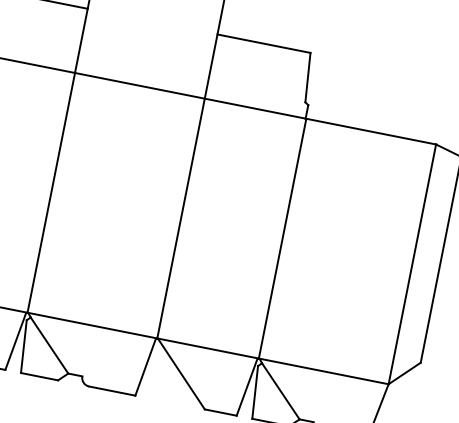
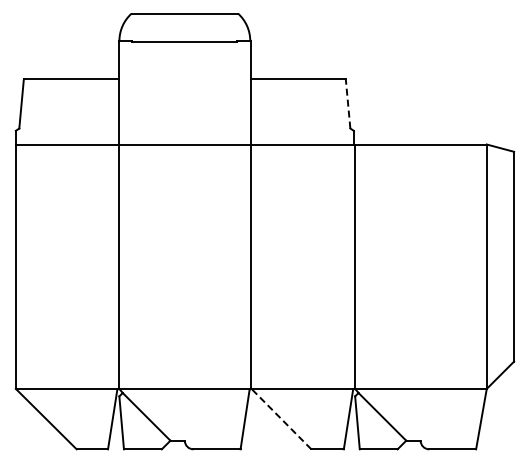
line: (308, 77) -> (348, 103), solid -> dashed
line: (181, 373) -> (281, 418), solid -> dashed

